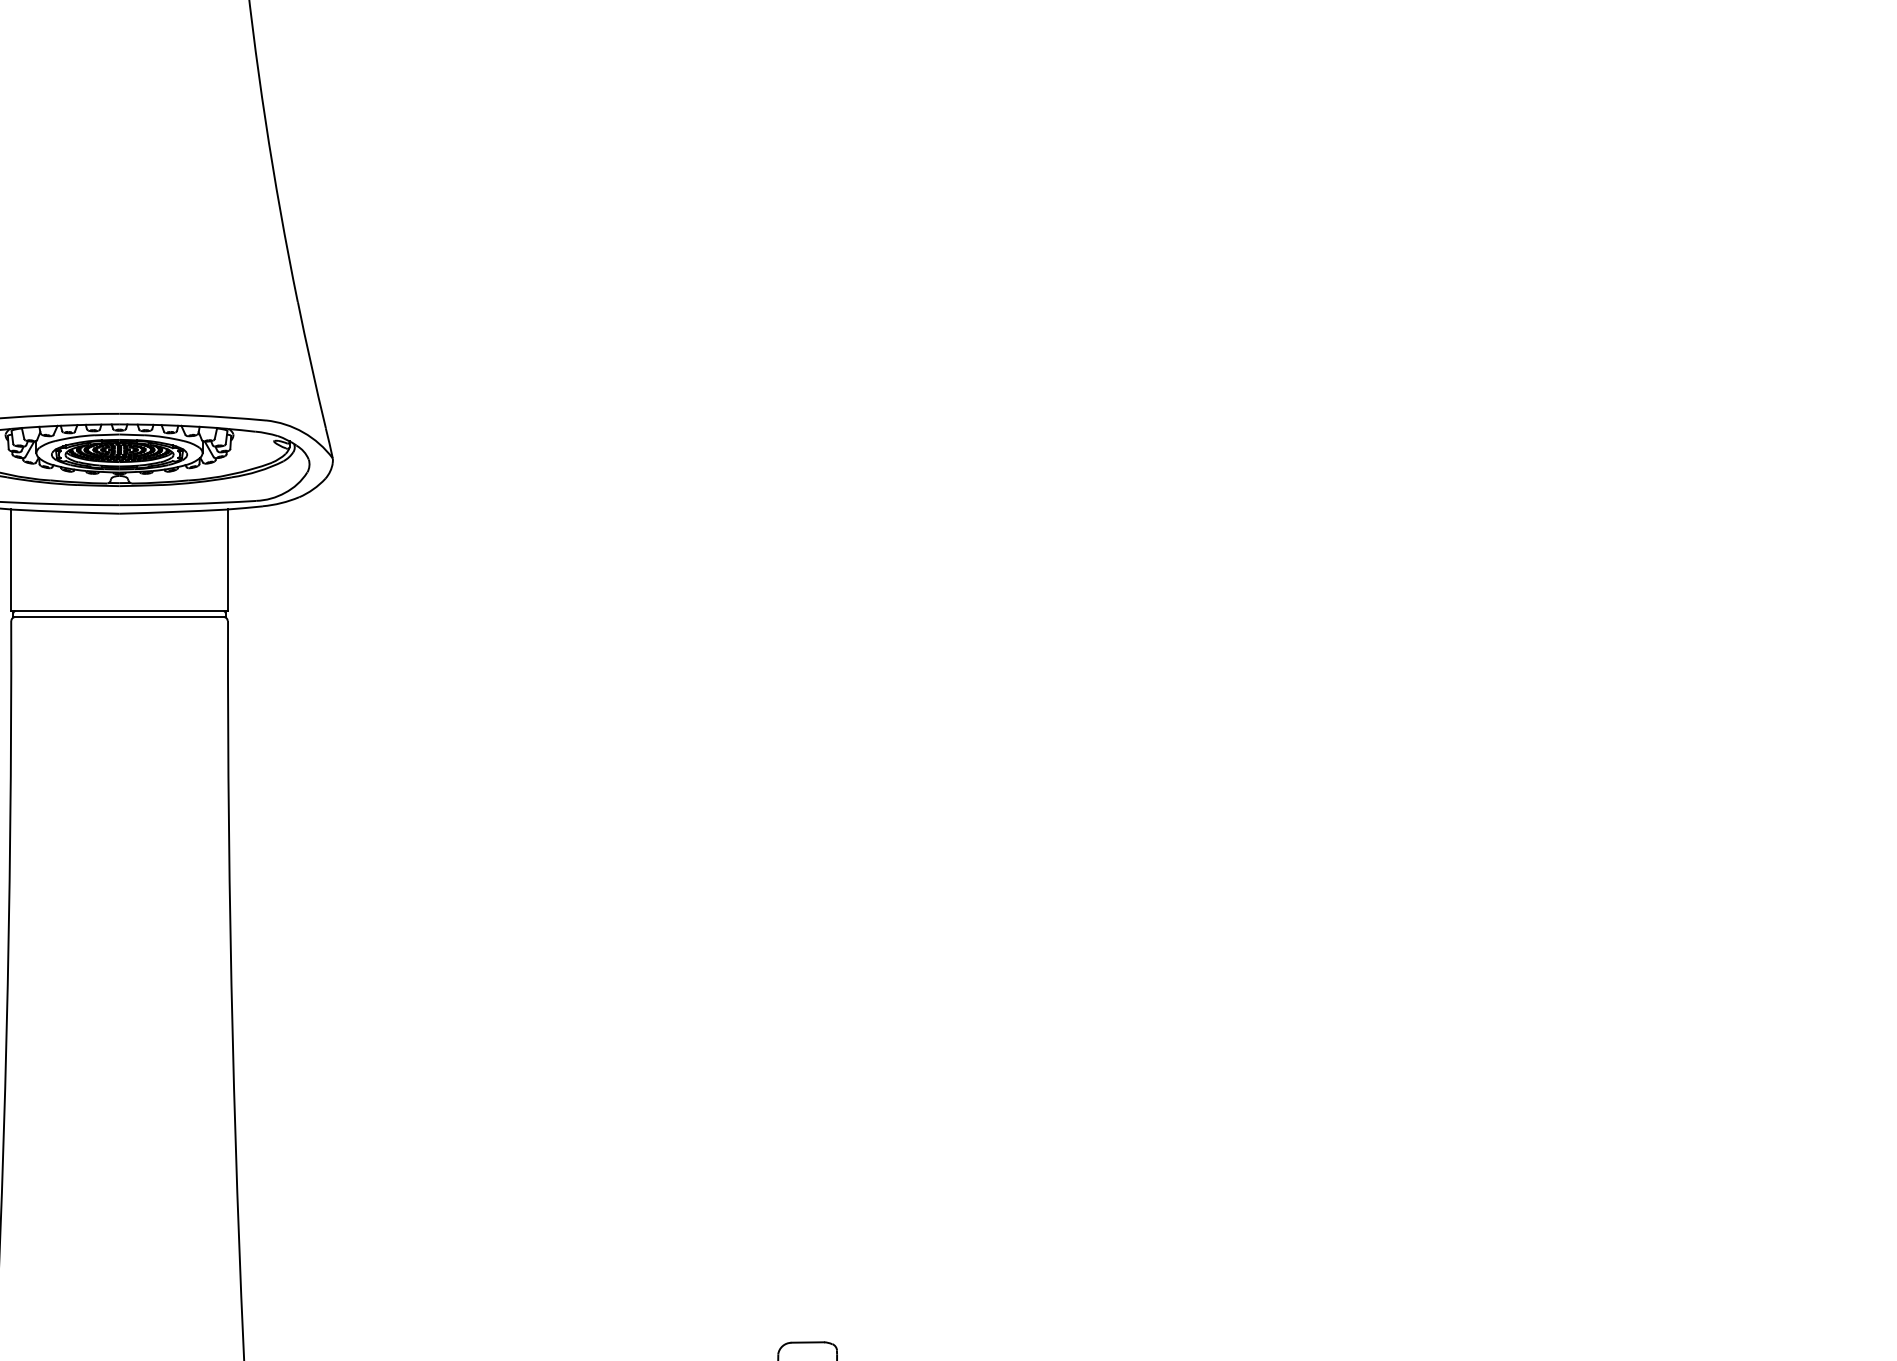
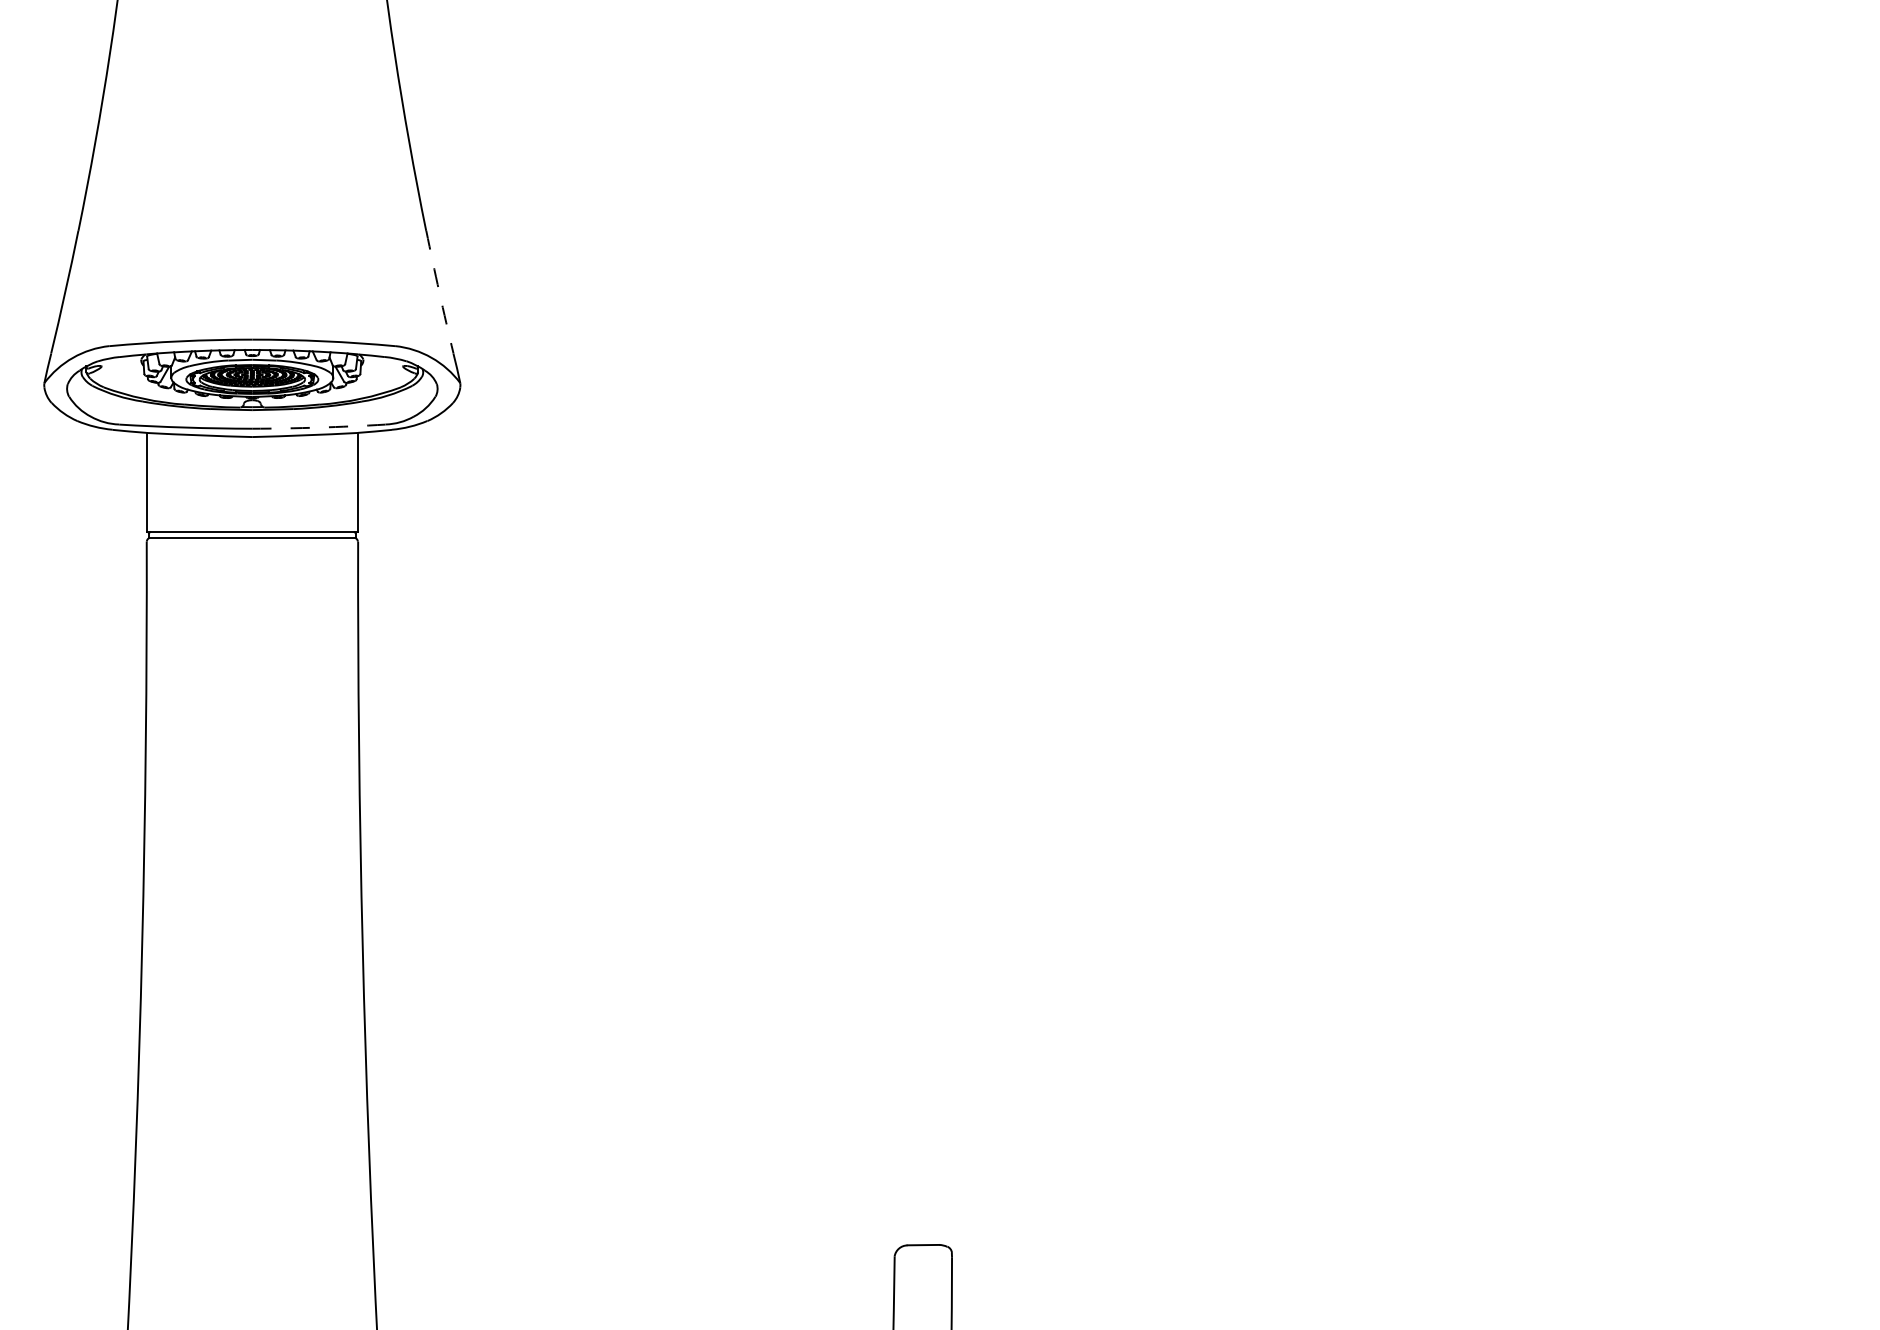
arc: (311, 365) -> (439, 292), solid -> dashed
arc: (187, 503) -> (318, 427), solid -> dashed

